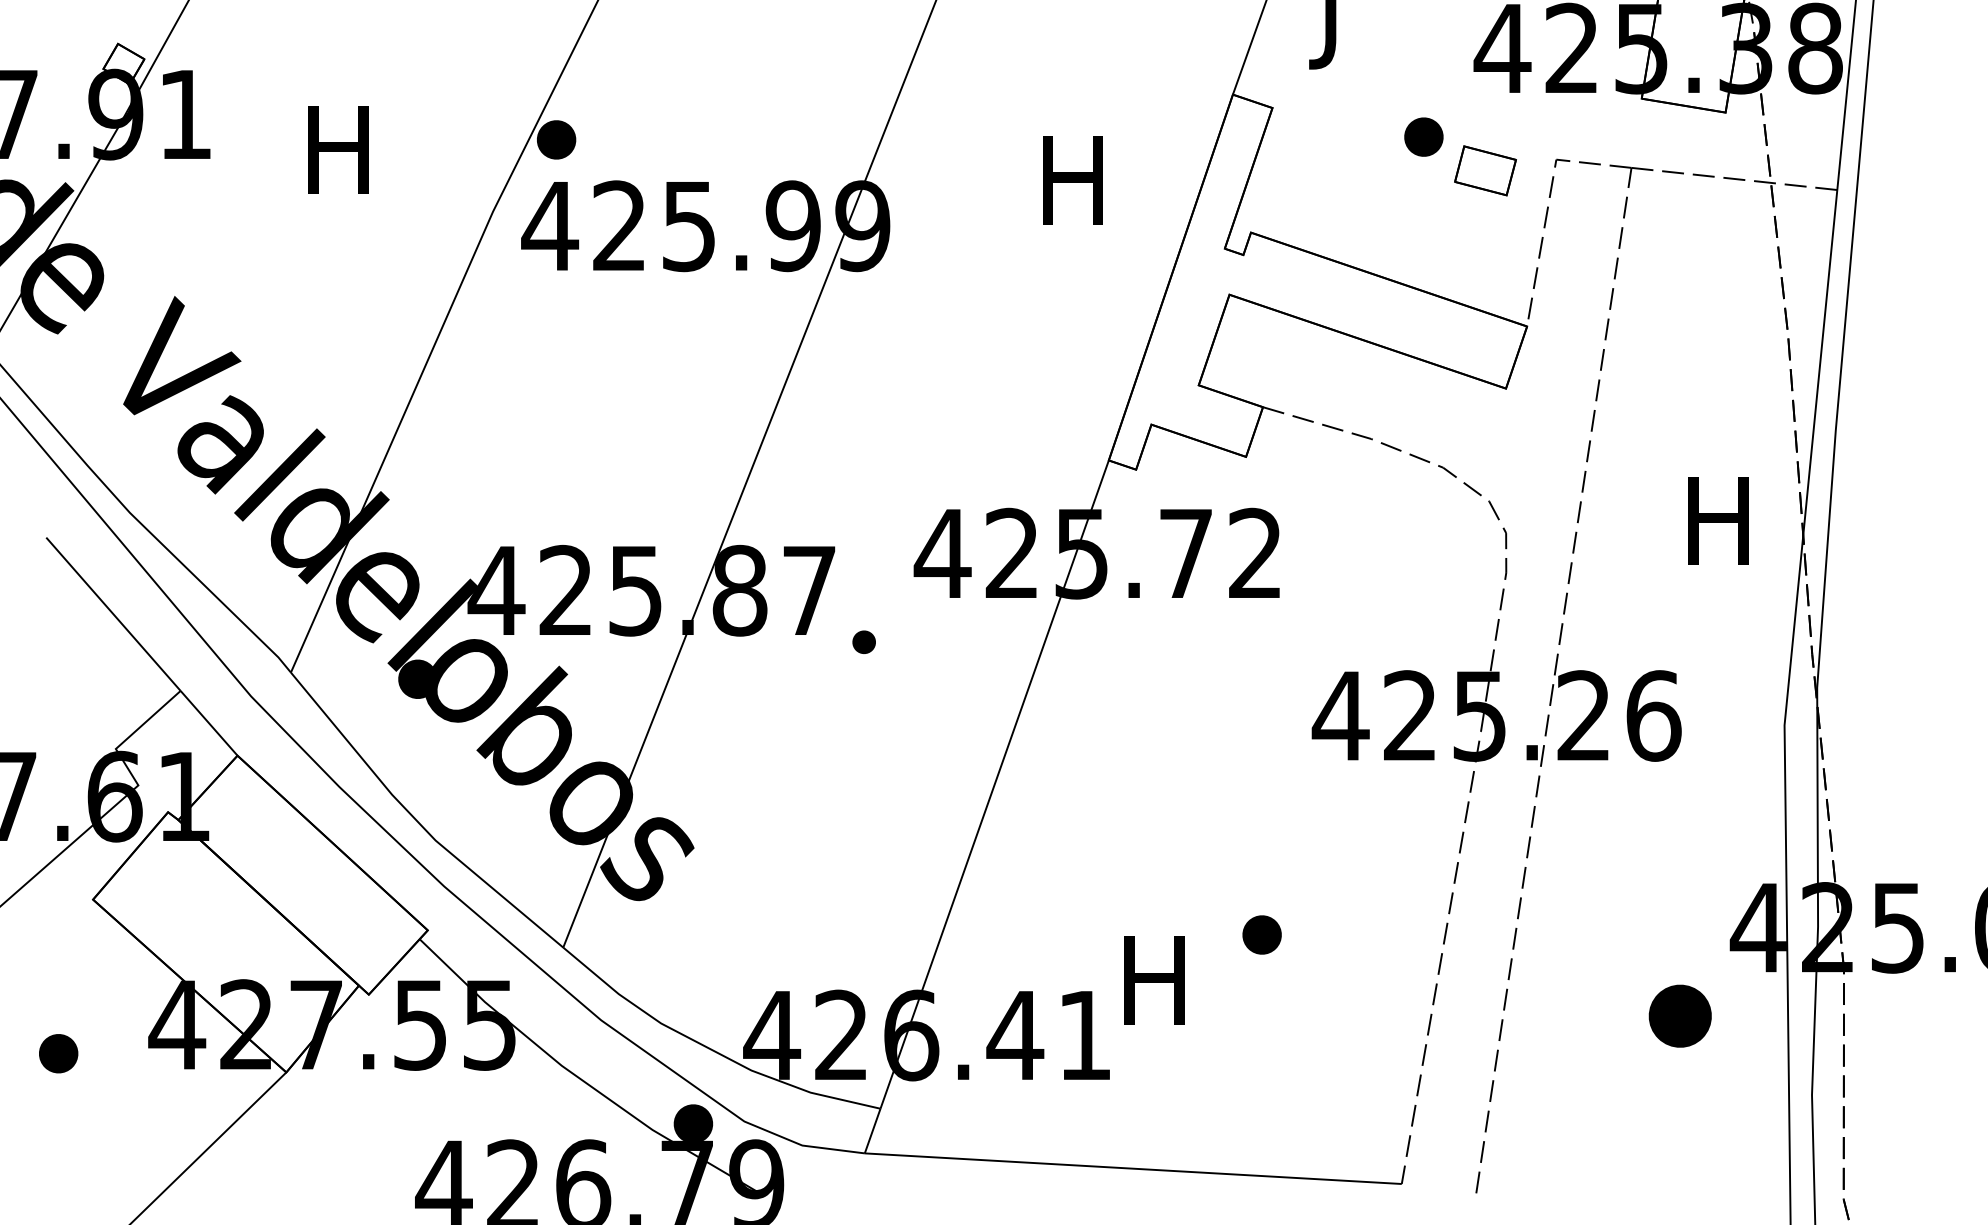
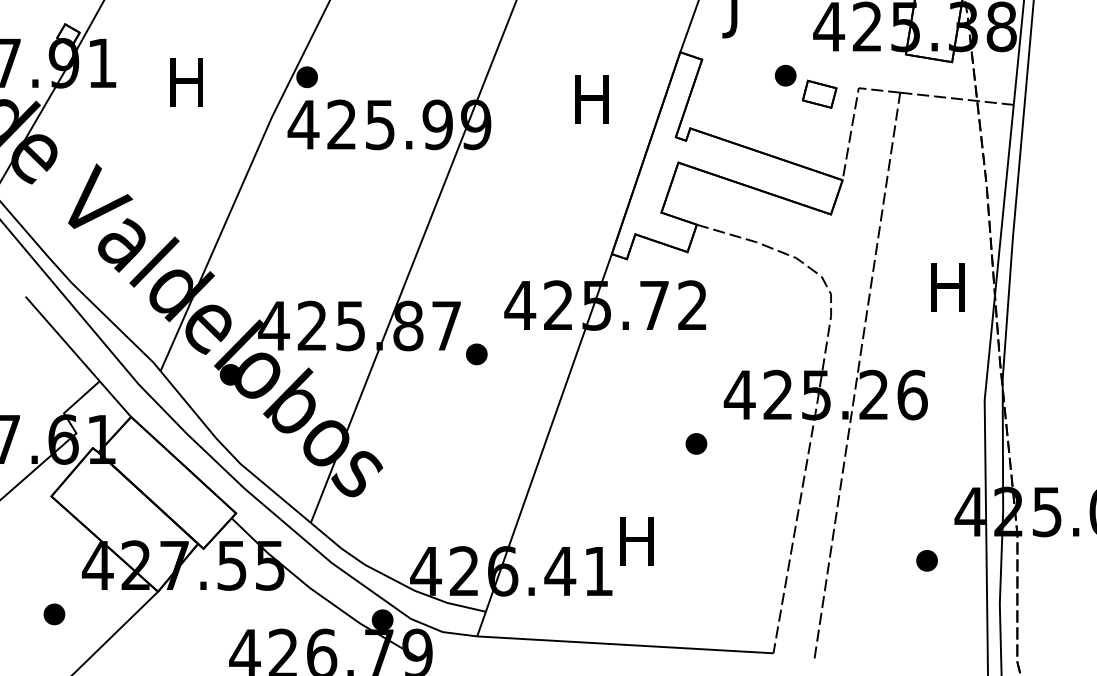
part: (863, 642) -> (476, 354), size x1.67
part: (1262, 934) -> (696, 443), moved
part: (1679, 1015) -> (926, 560), size x0.62
part: (58, 1053) -> (54, 614), moved

